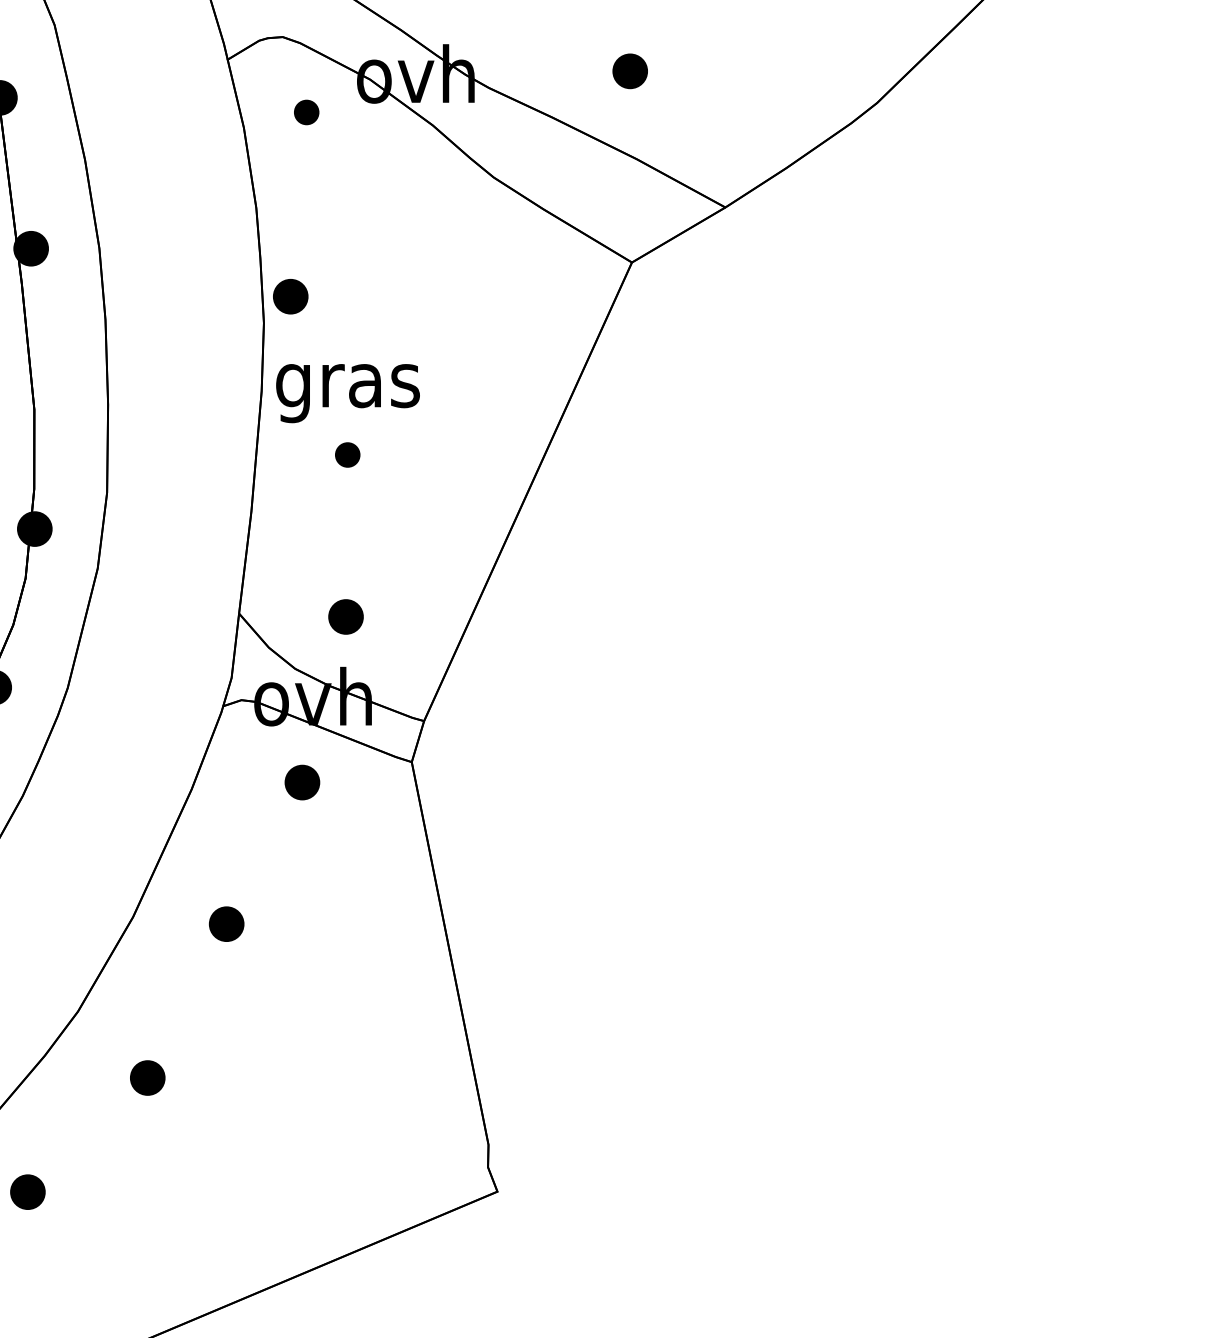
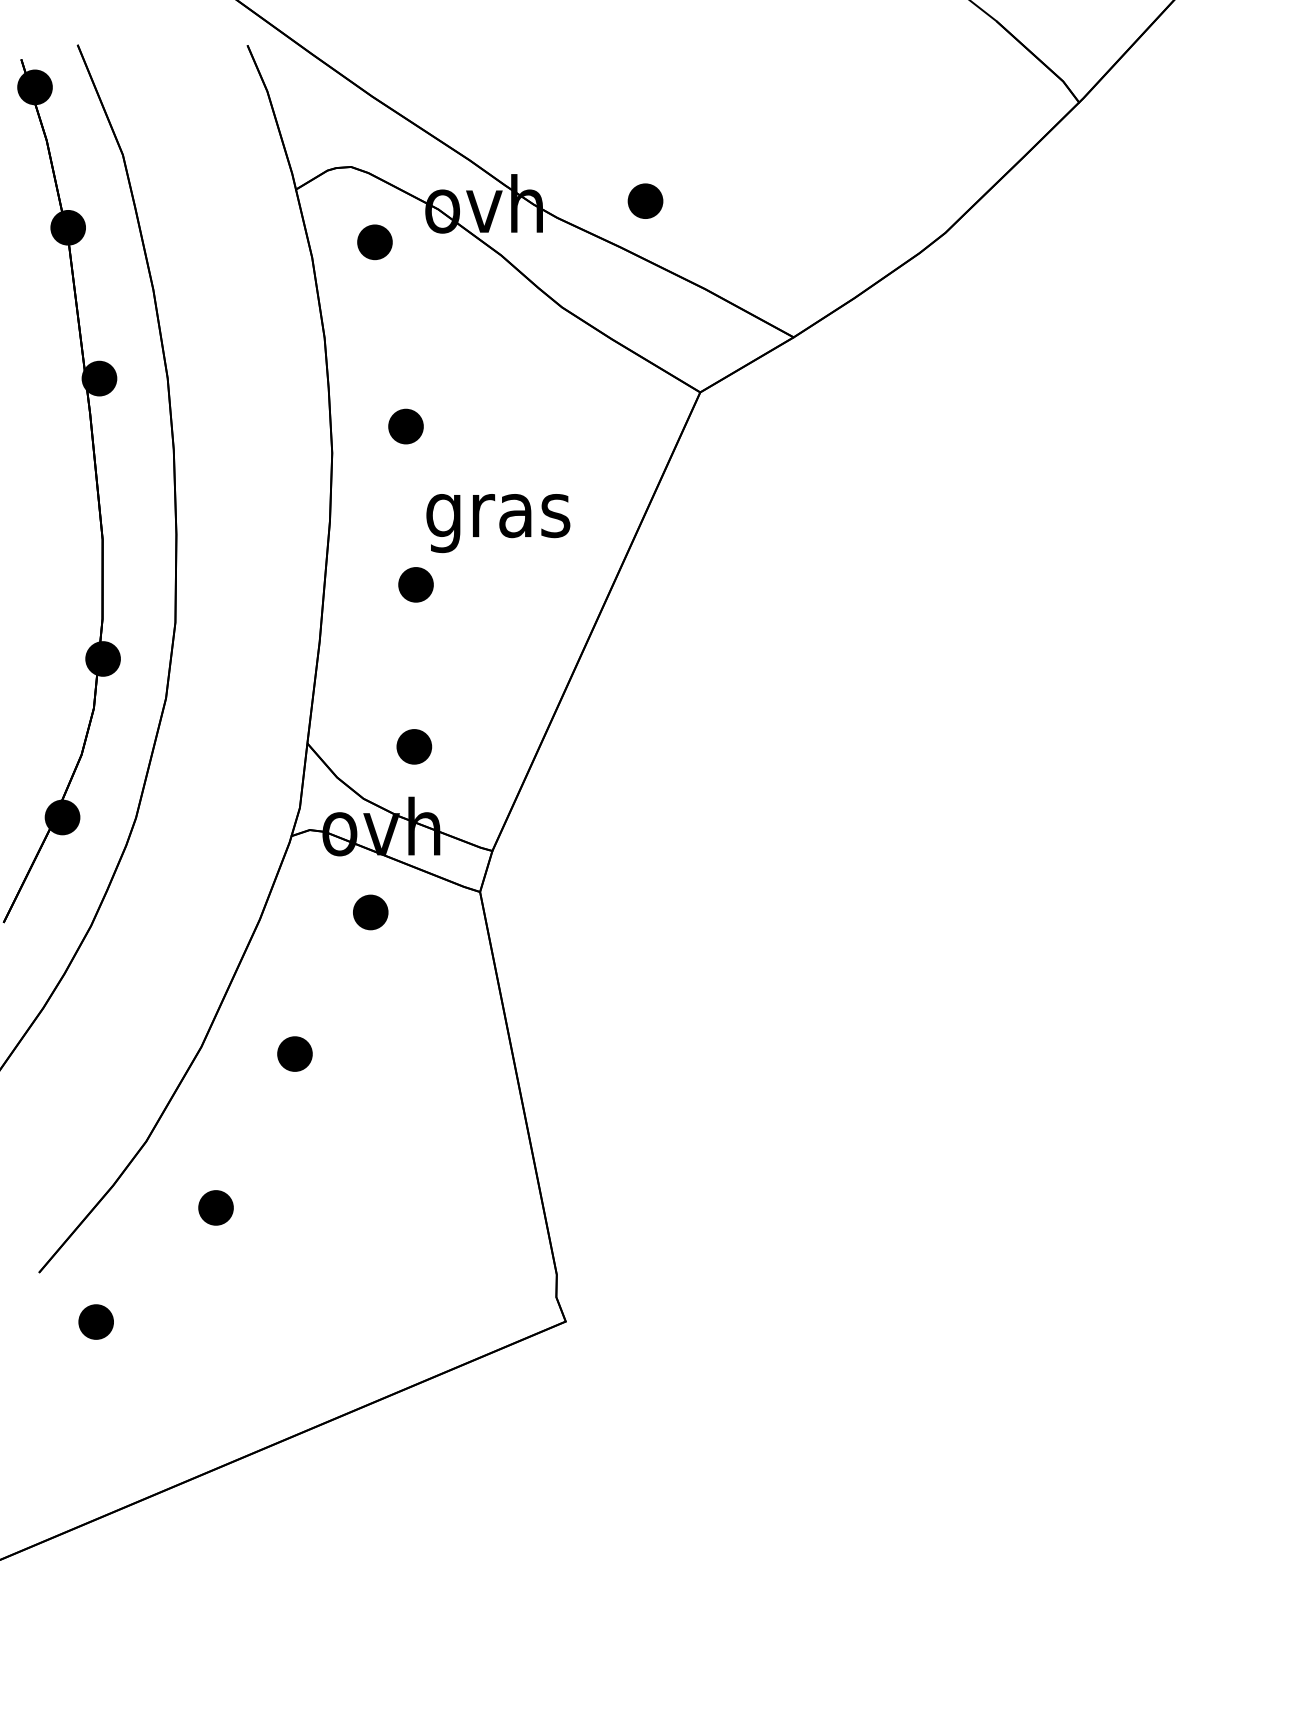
part: (630, 70) -> (645, 200), moved
part: (306, 112) -> (374, 242), size x1.43
part: (290, 296) -> (405, 426), moved
text: (348, 393) -> (498, 523), moved
part: (347, 454) -> (415, 584), size x1.43

